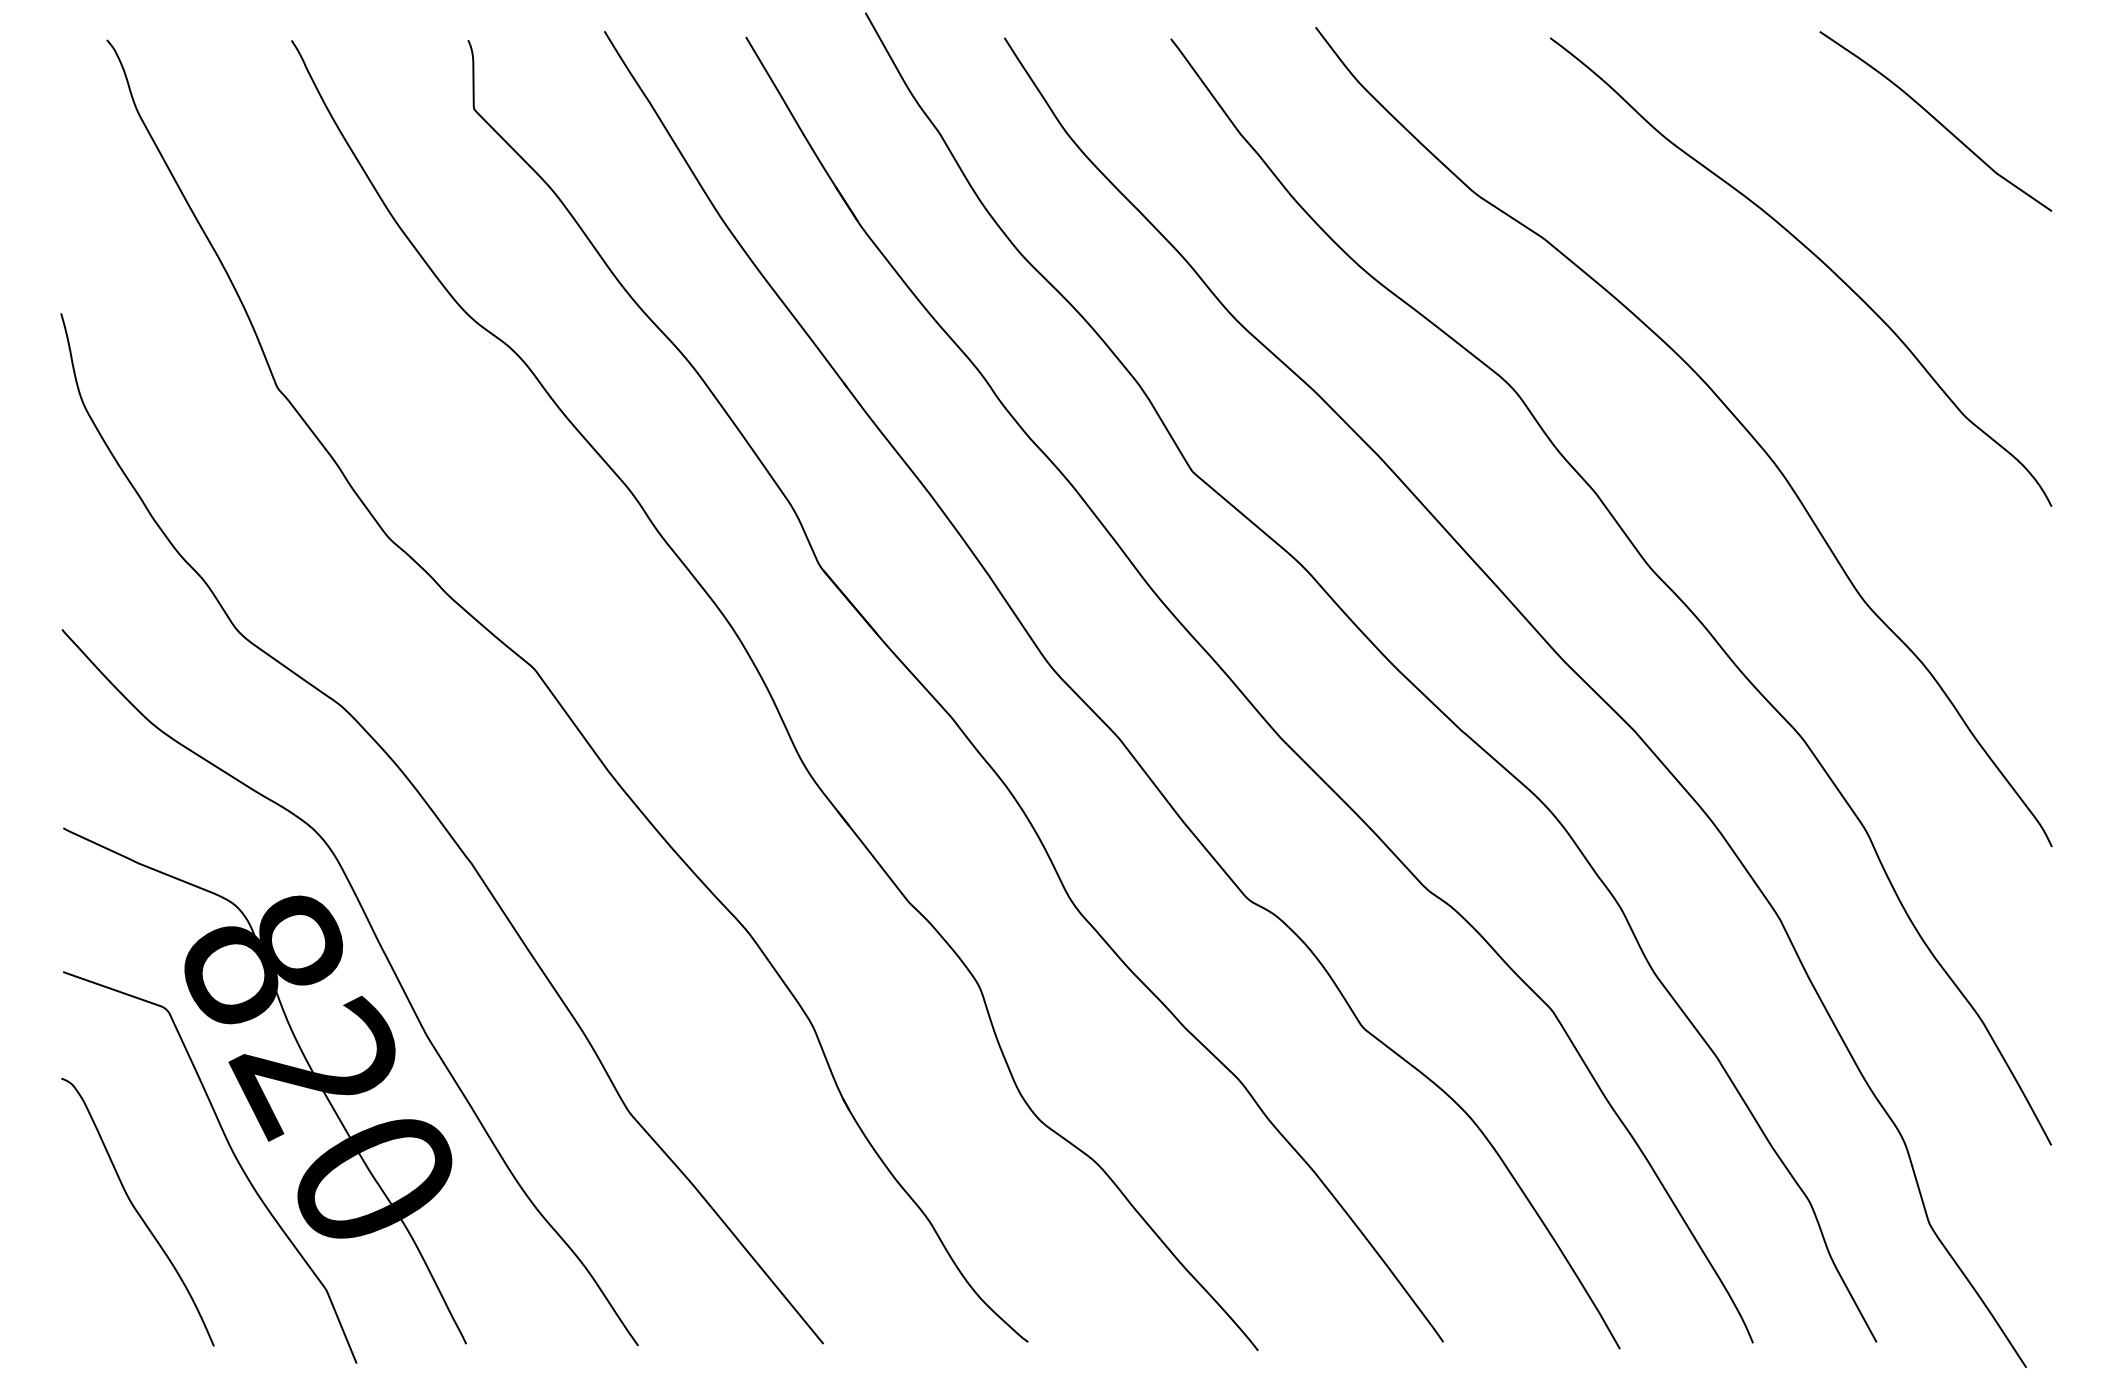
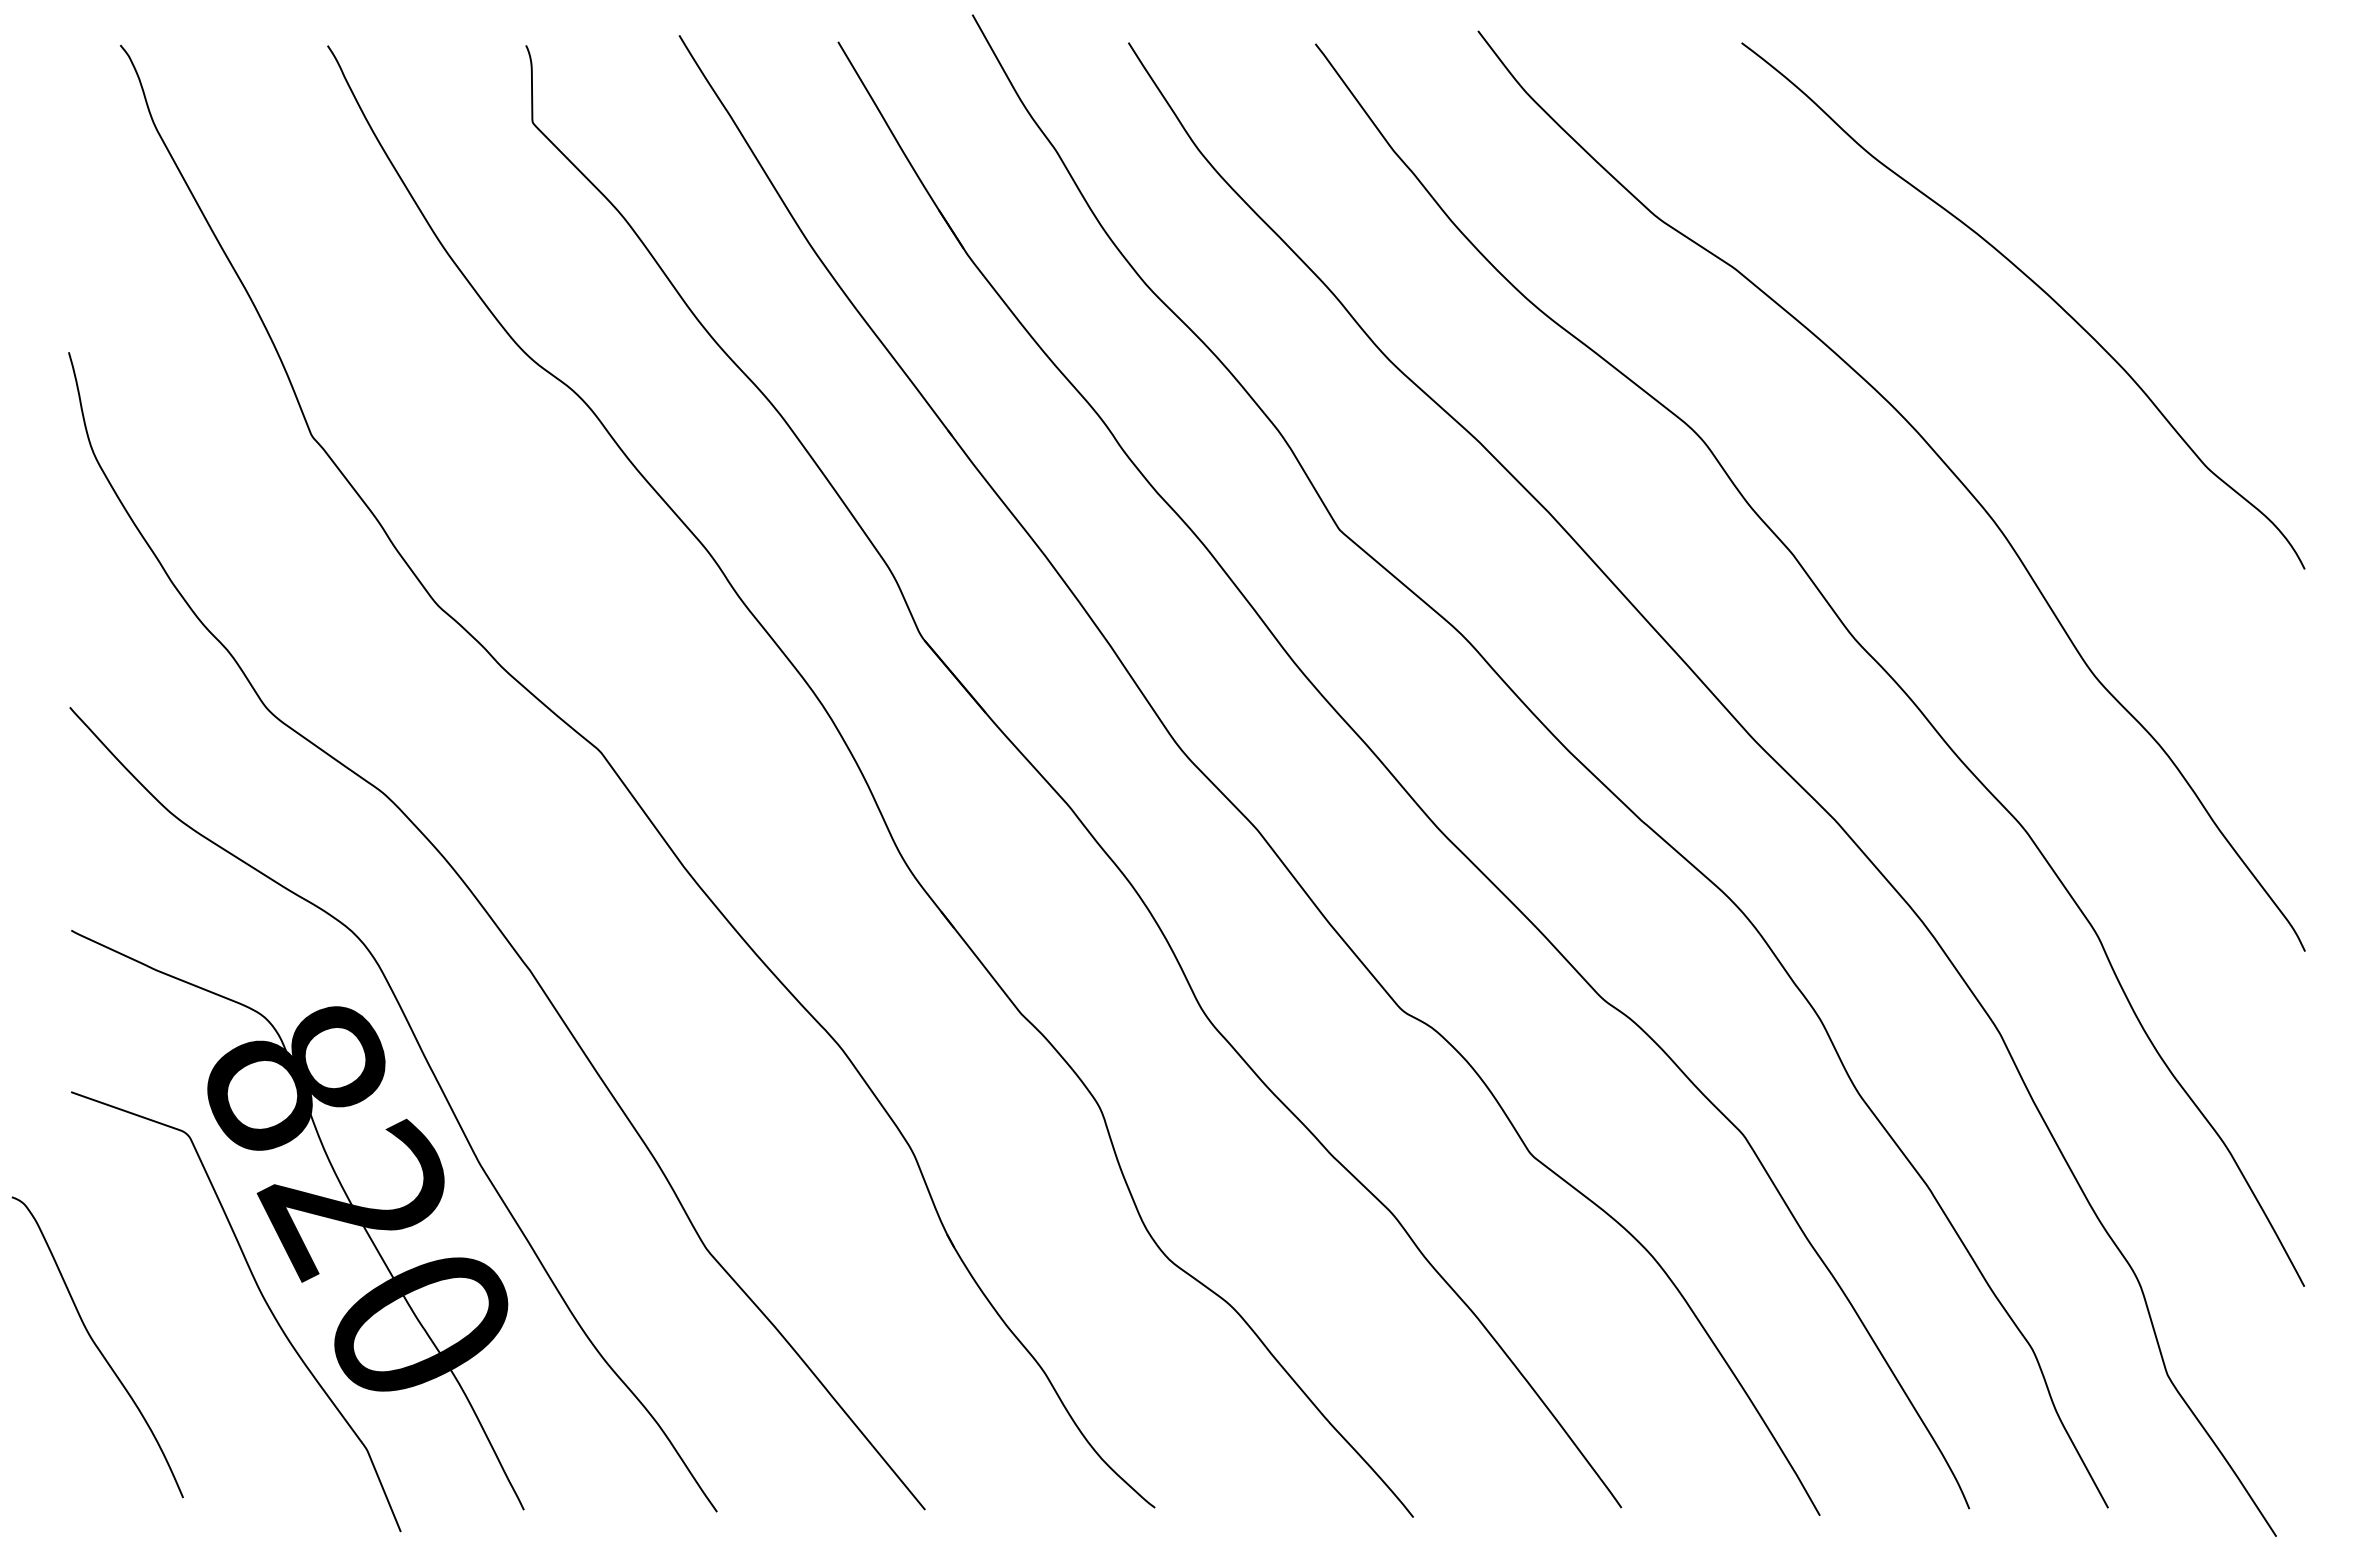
curve: (1935, 120) -> (2174, 135), removed
curve: (137, 1212) -> (97, 1347), moved

